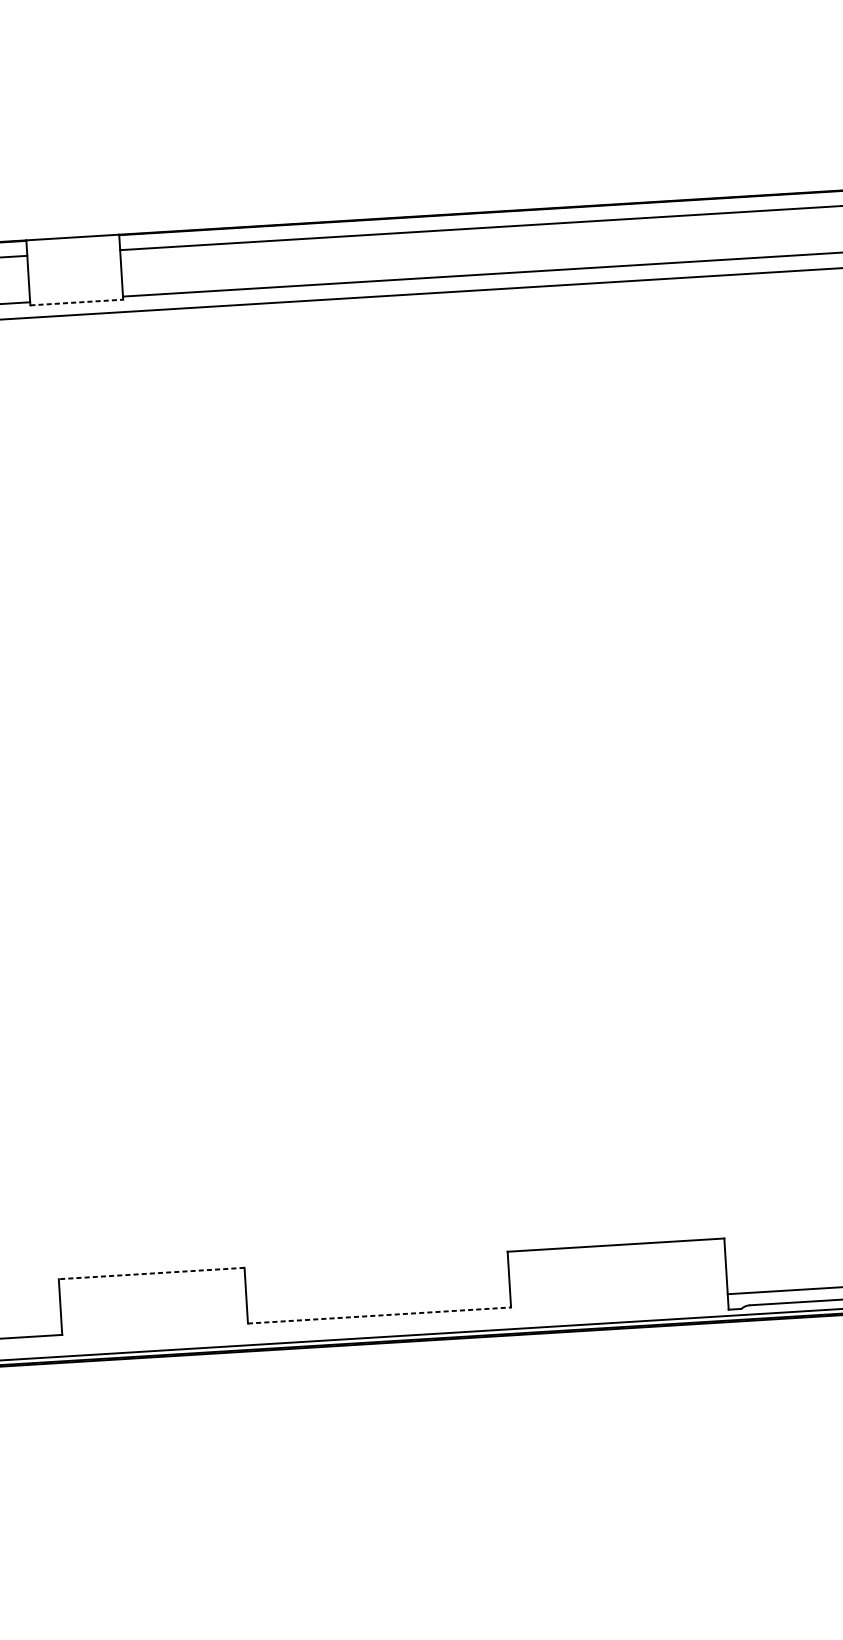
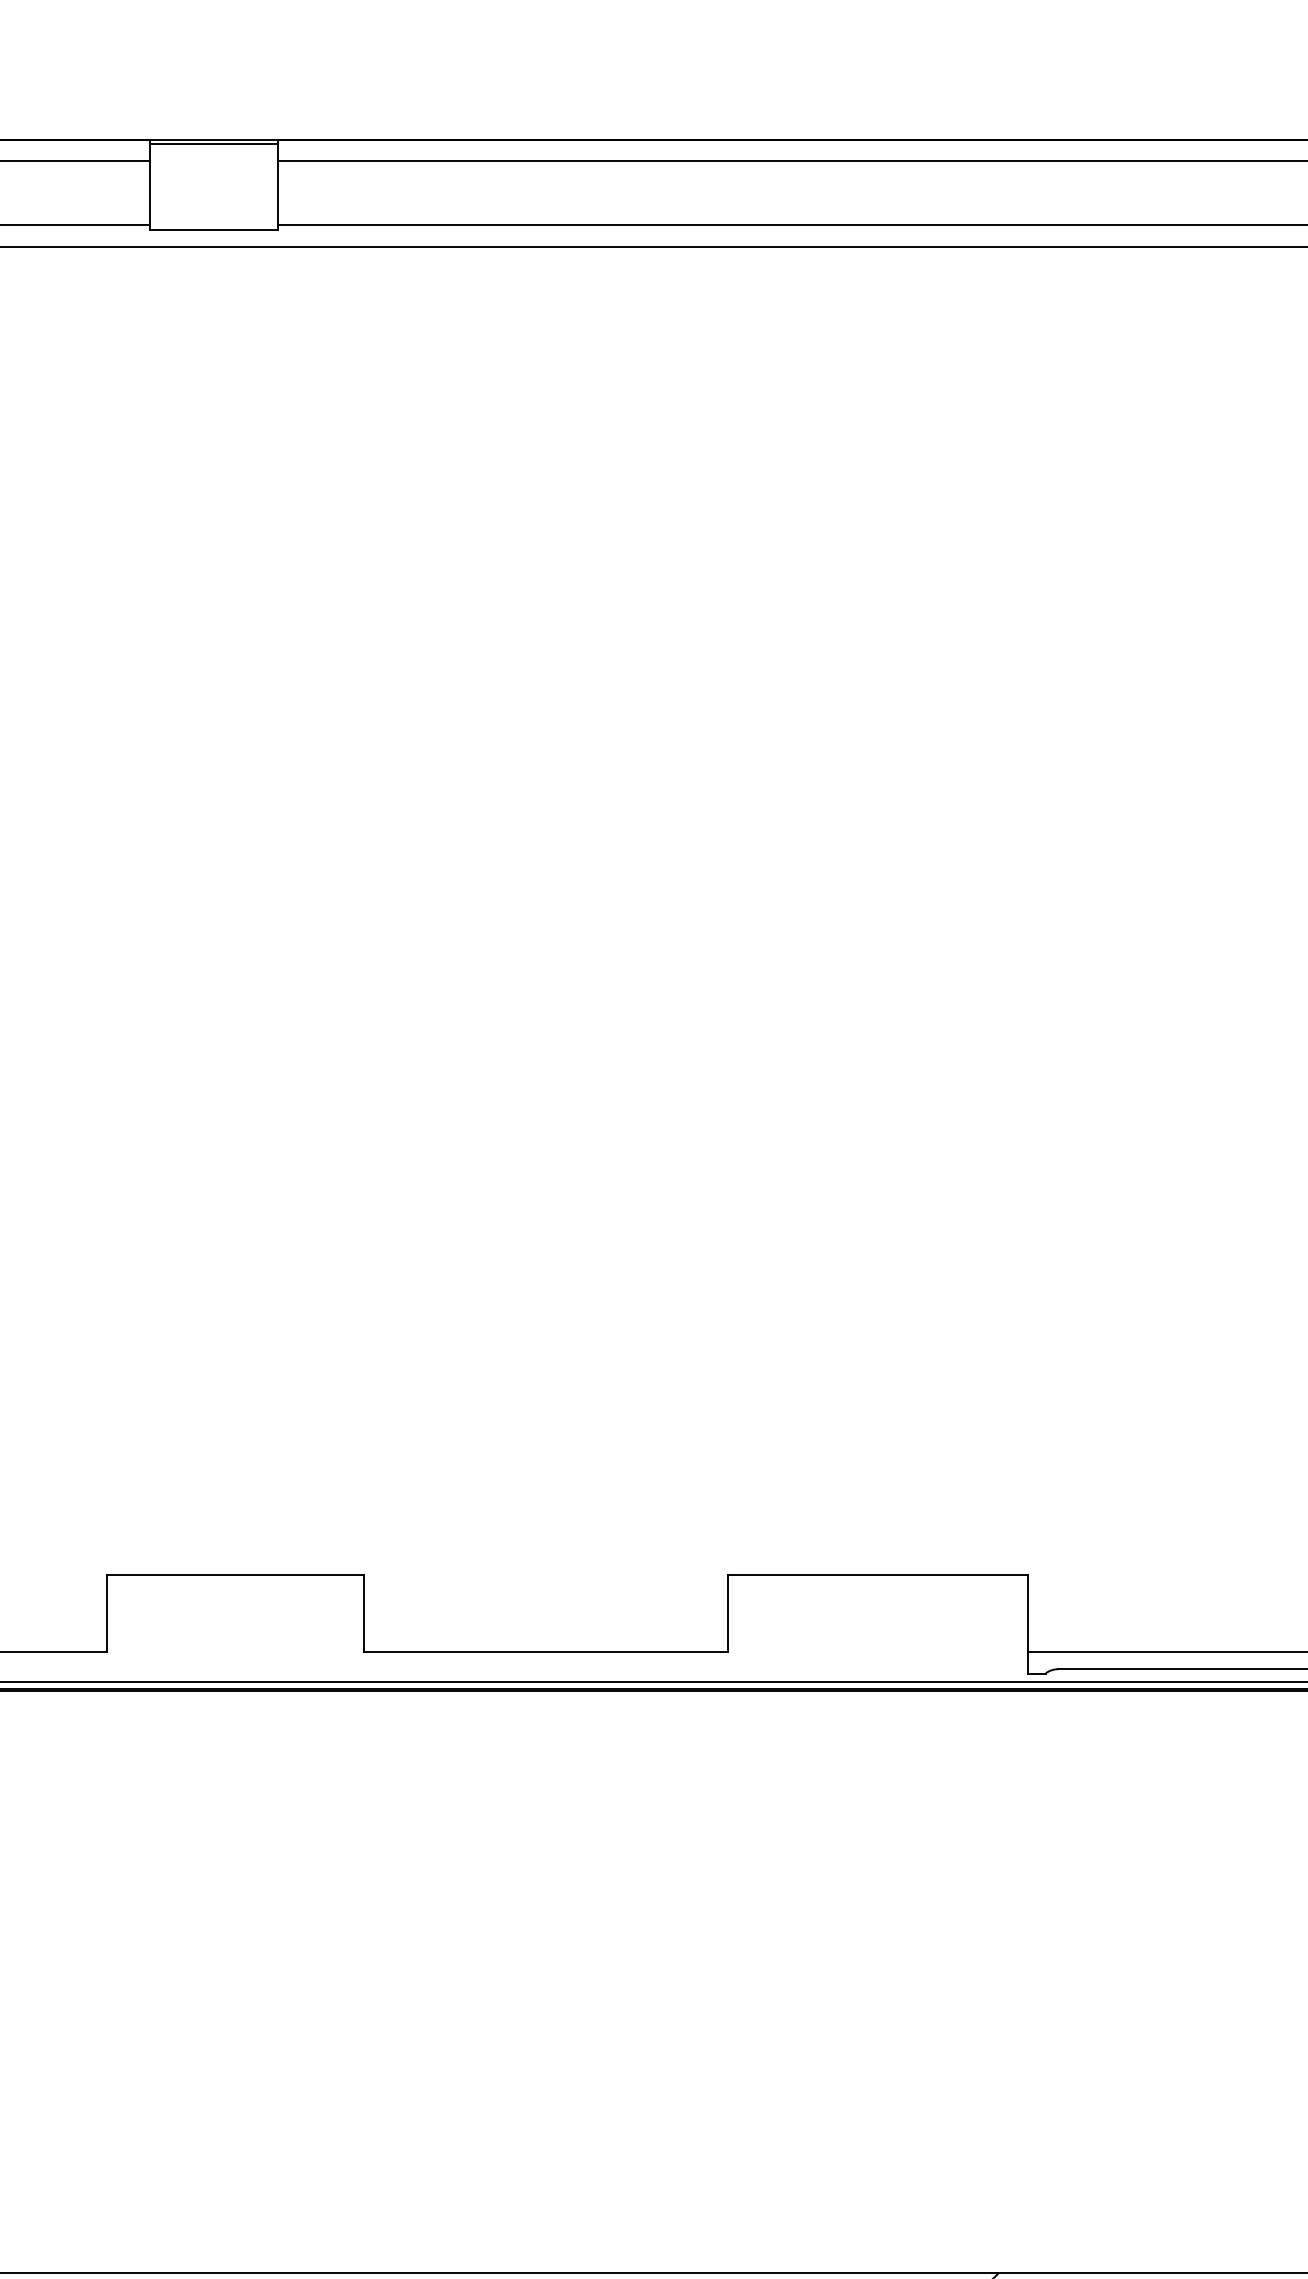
line: (72, 240) -> (213, 143), added
line: (77, 302) -> (214, 229), dashed -> solid
line: (151, 1273) -> (235, 1574), dashed -> solid
line: (379, 1315) -> (546, 1652), dashed -> solid

